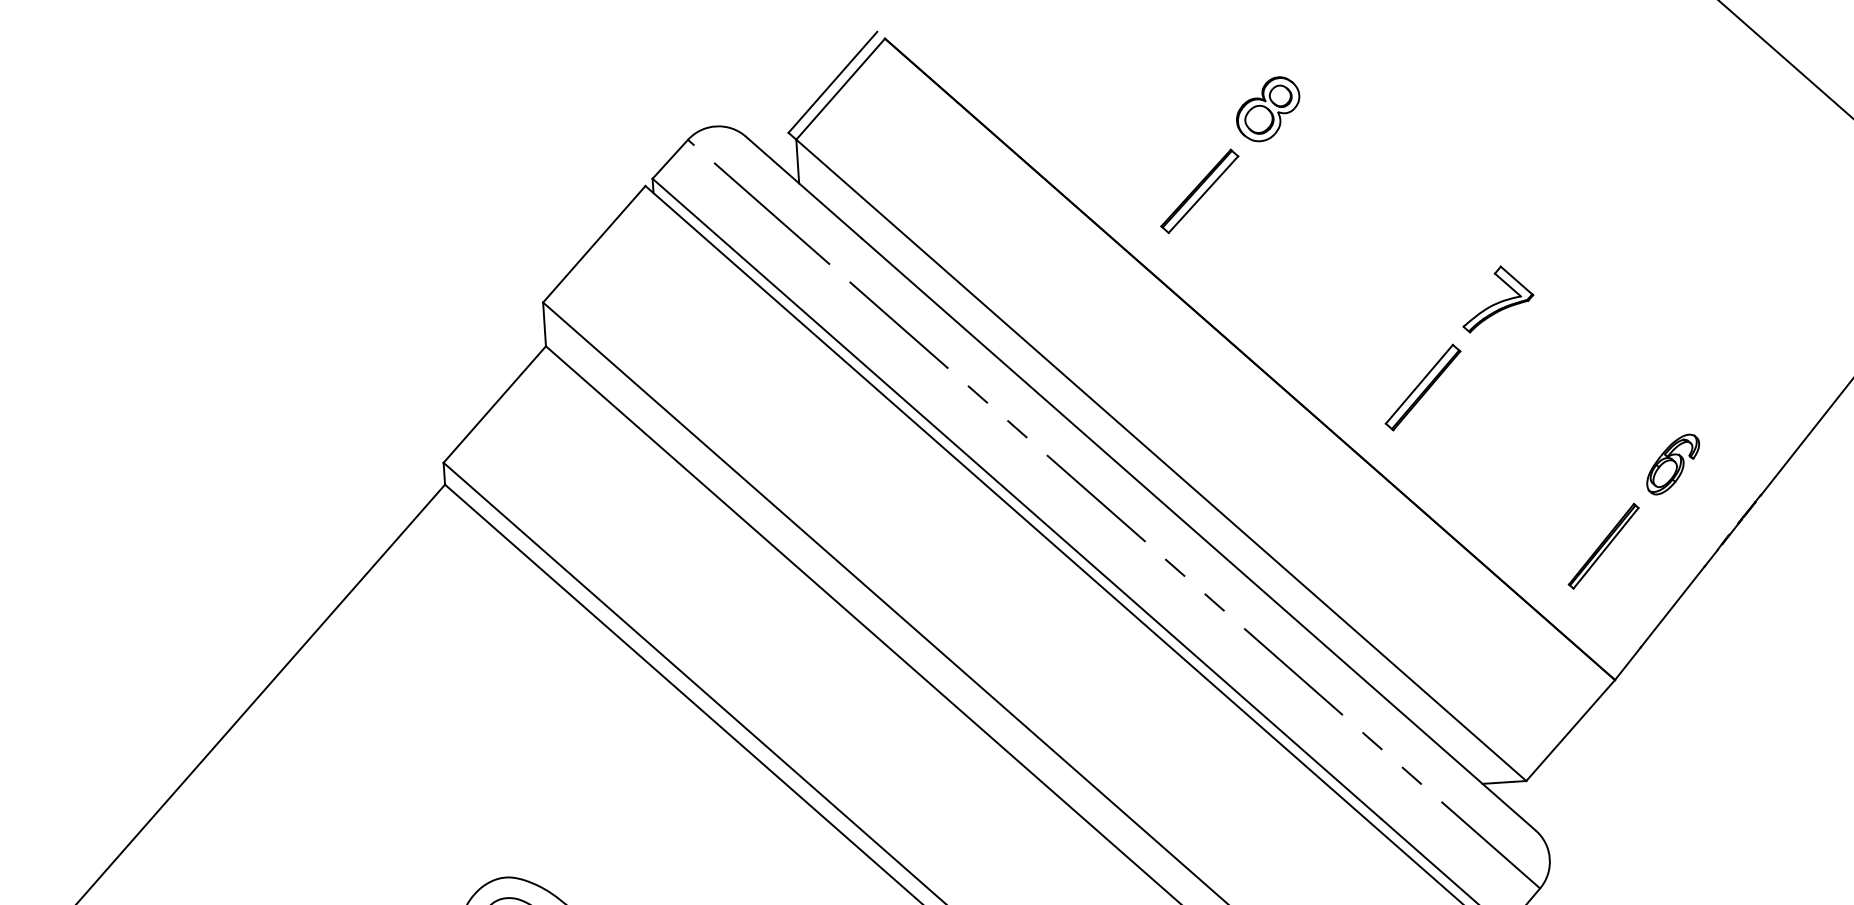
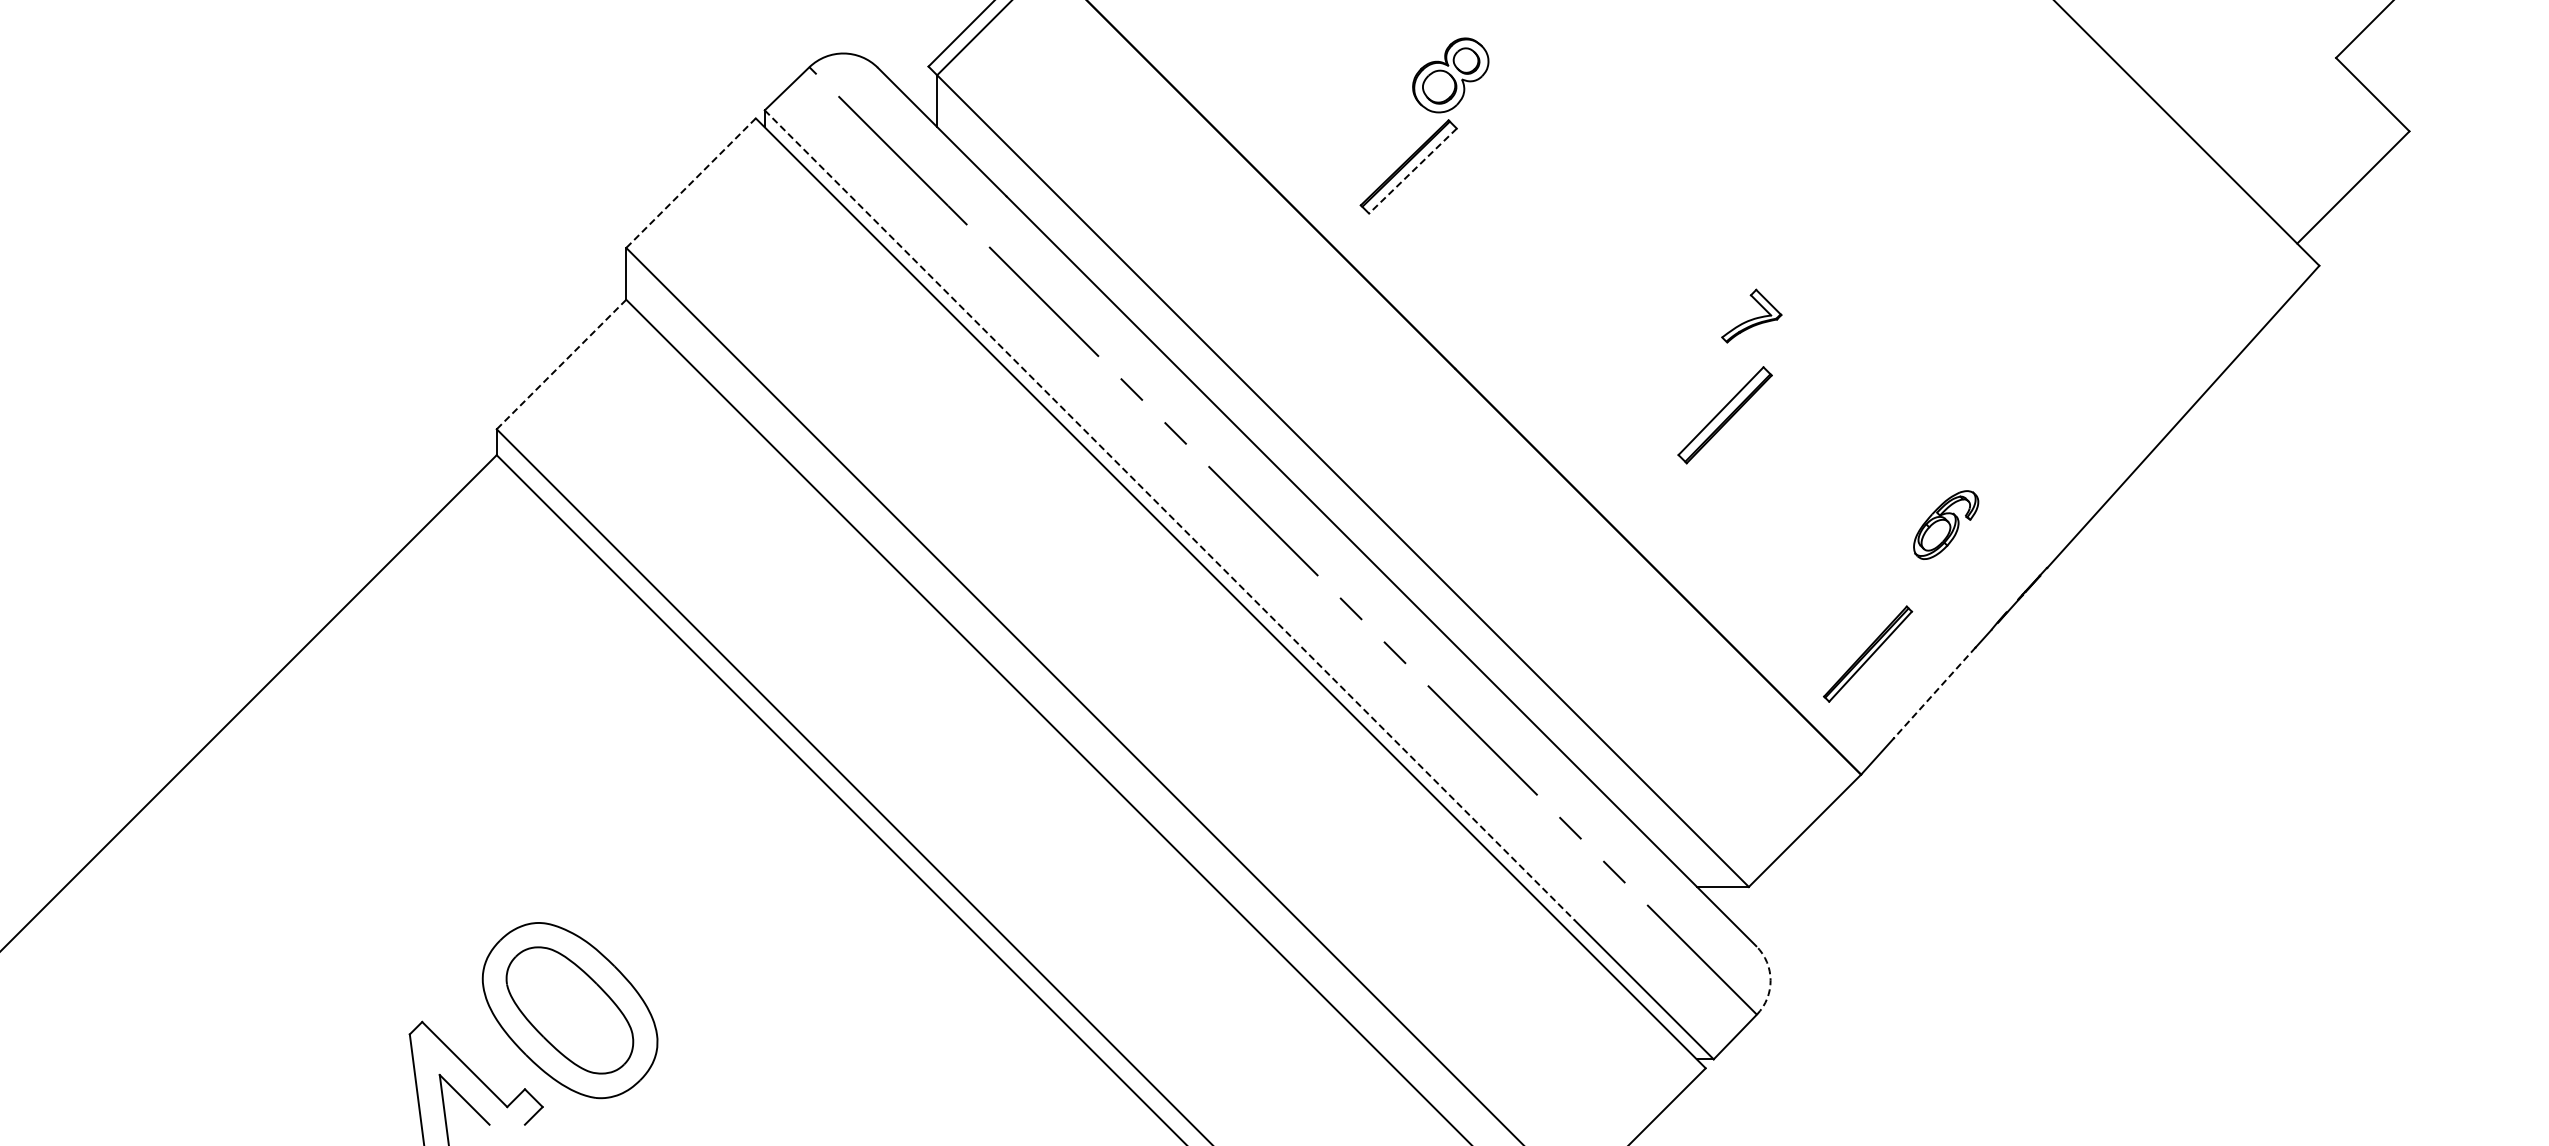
part: (1267, 109) -> (1450, 75), moved
line: (1203, 195) -> (1412, 171), solid -> dashed
line: (594, 244) -> (691, 183), solid -> dashed
part: (1497, 298) -> (1751, 315), size x0.7
part: (1422, 387) -> (1724, 415), moved
line: (494, 404) -> (561, 364), solid -> dashed
line: (1016, 498) -> (1169, 515), solid -> dashed
part: (1604, 545) -> (1868, 653), moved
line: (1671, 607) -> (1933, 693), solid -> dashed
arc: (1549, 858) -> (1770, 980), solid -> dashed

